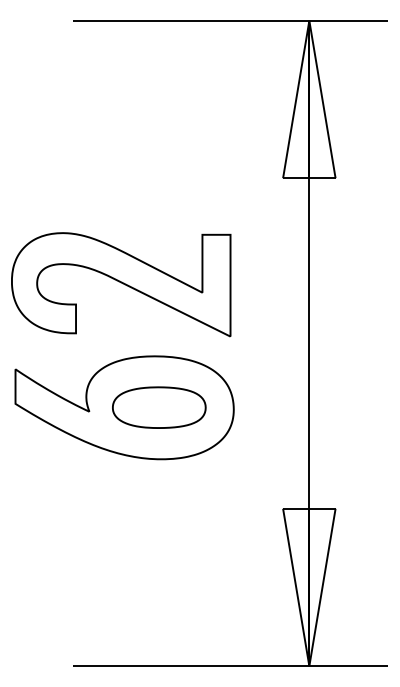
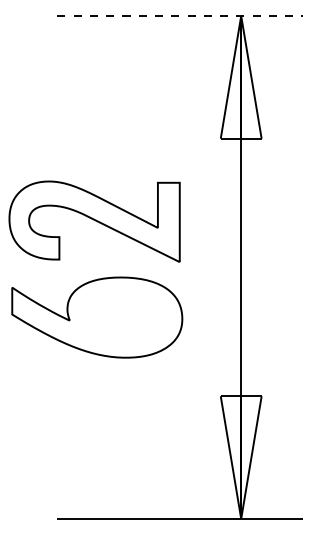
line: (230, 21) -> (179, 16), solid -> dashed
part: (159, 407) -> (124, 317), removed

